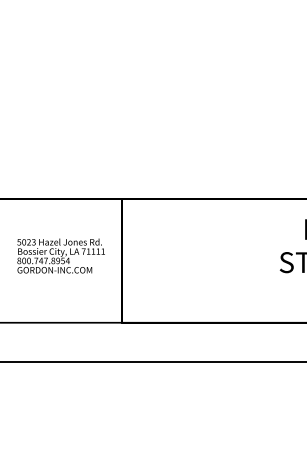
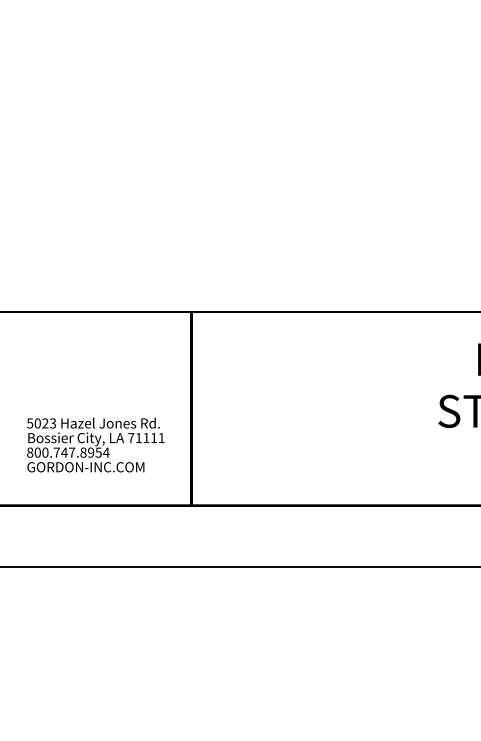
text: (60, 255) -> (94, 444), moved

